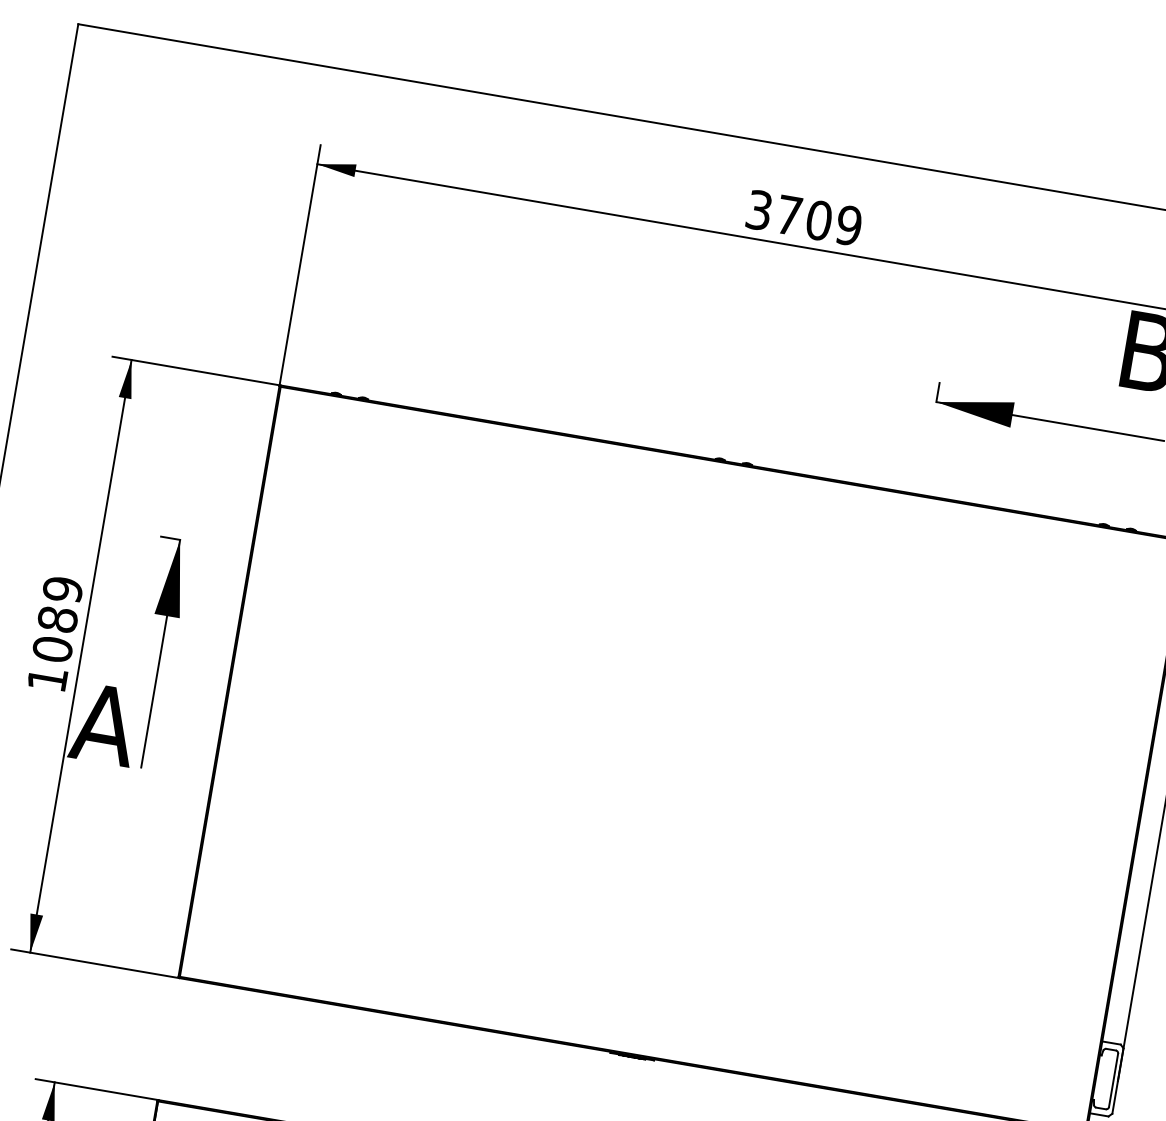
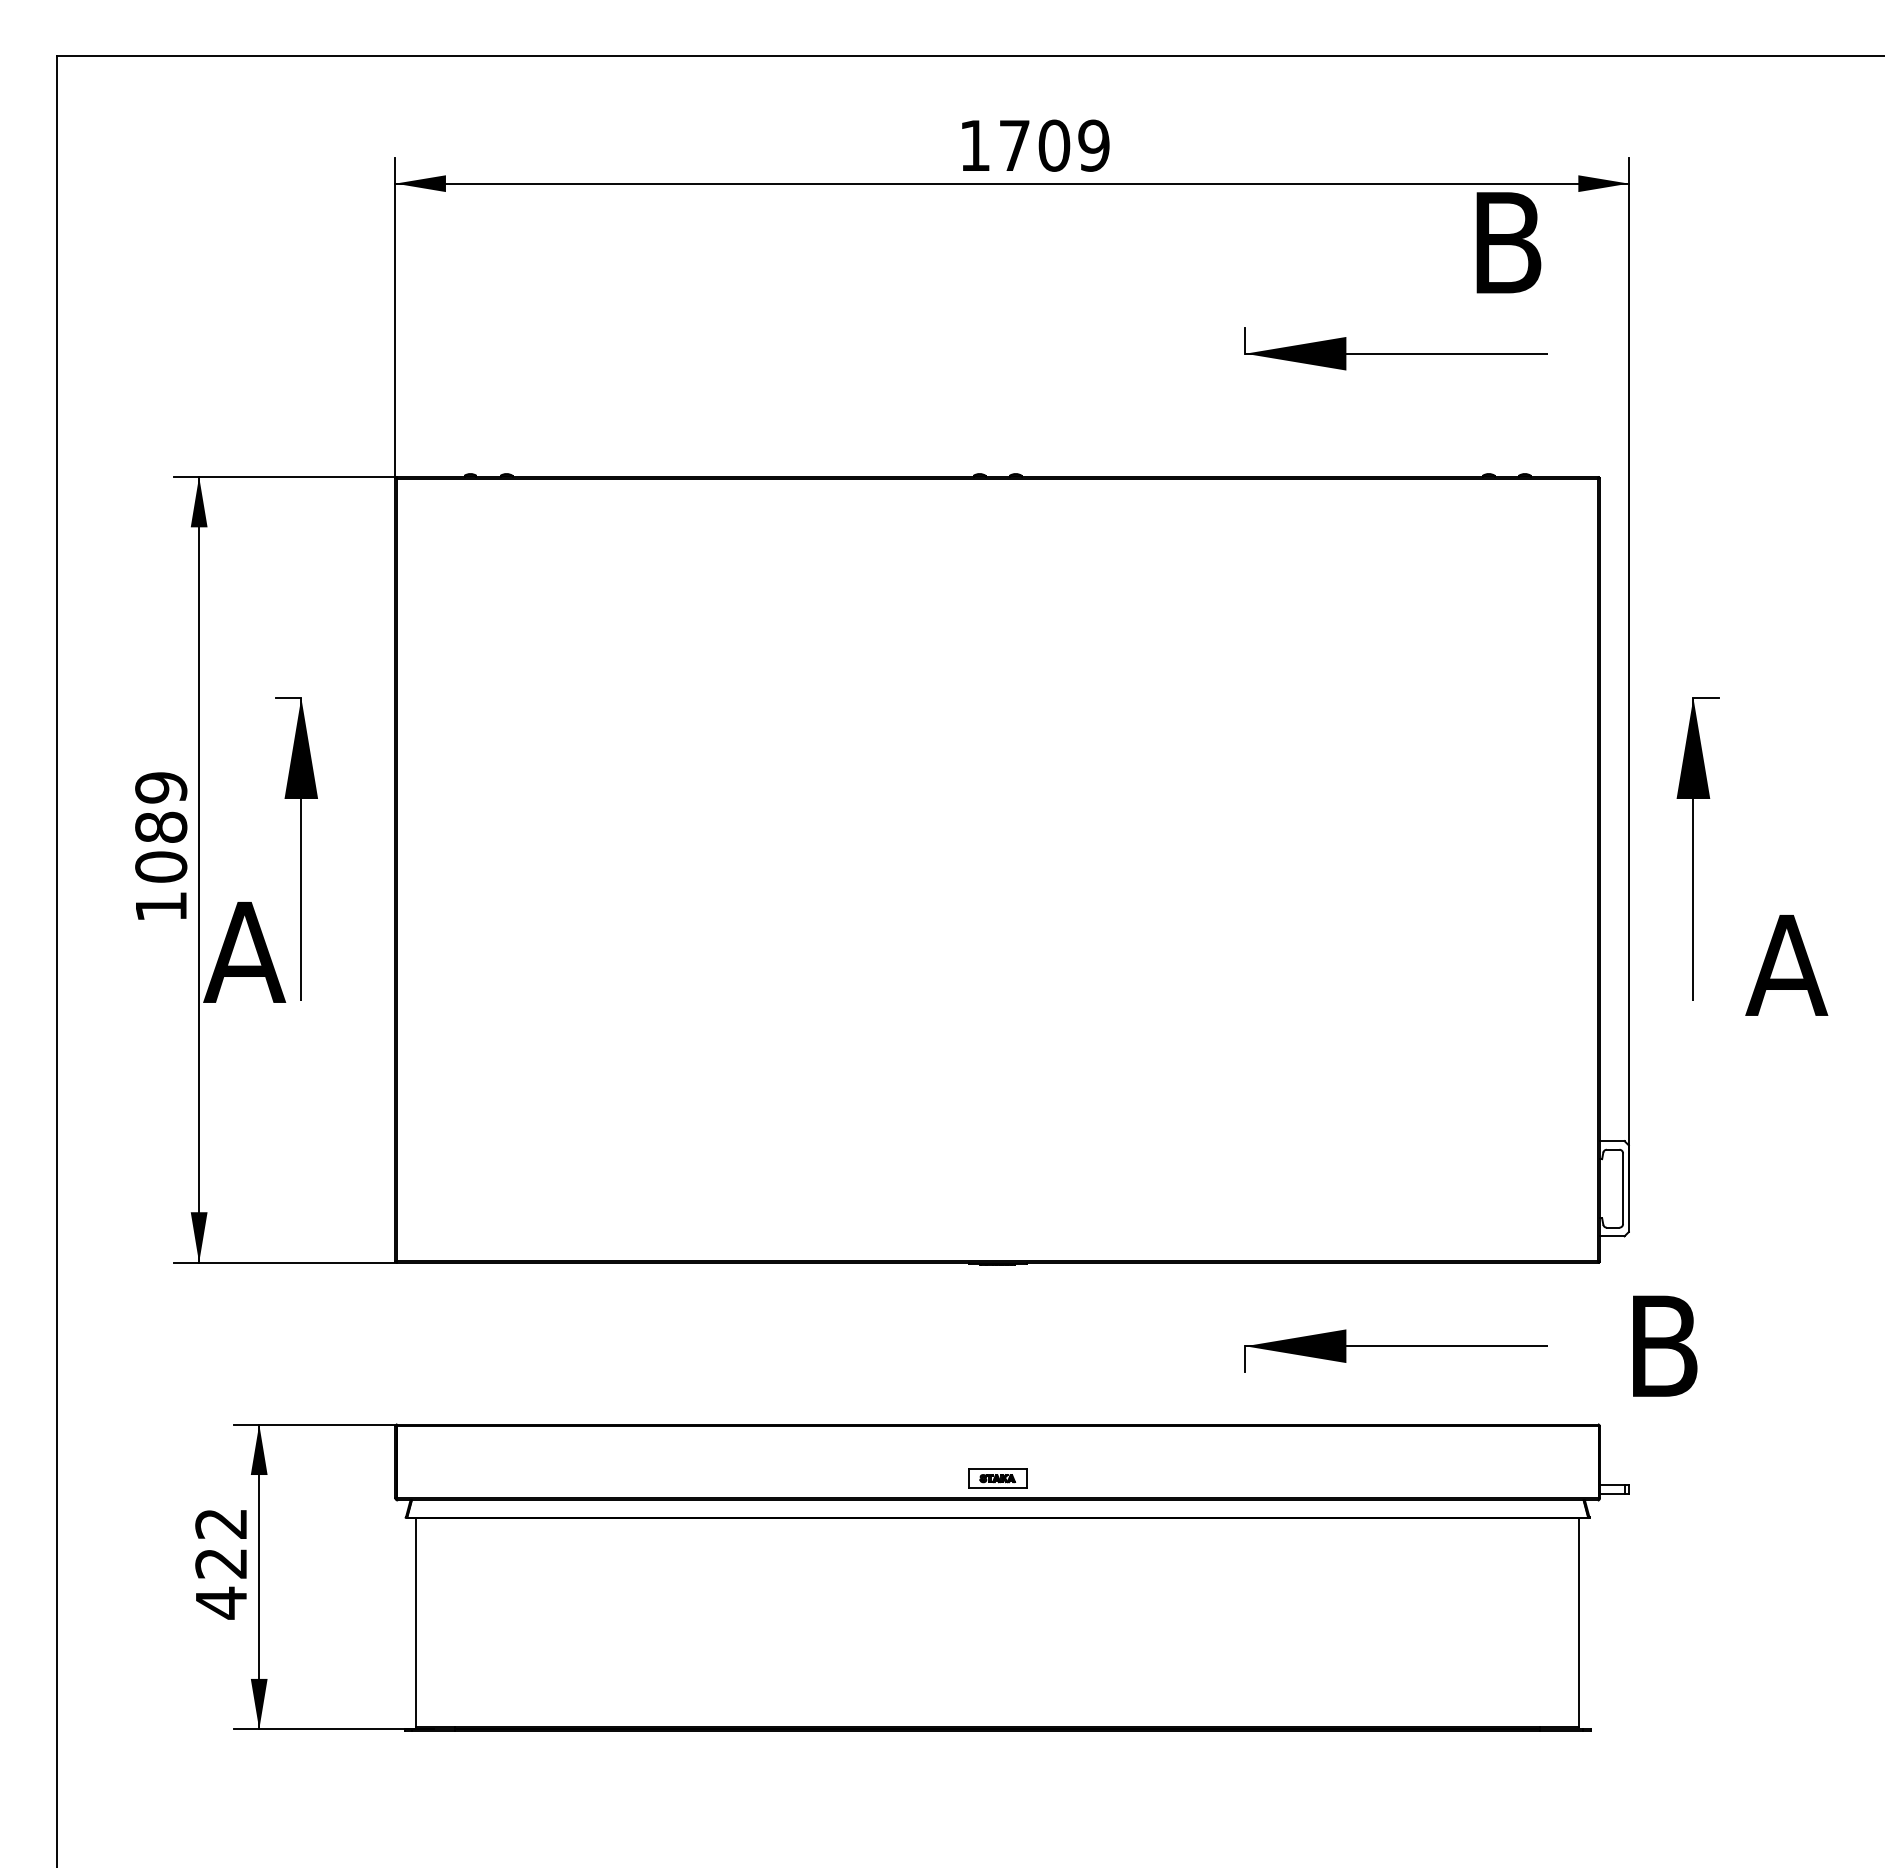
text: (758, 210) -> (974, 145), 3709 -> 1709

